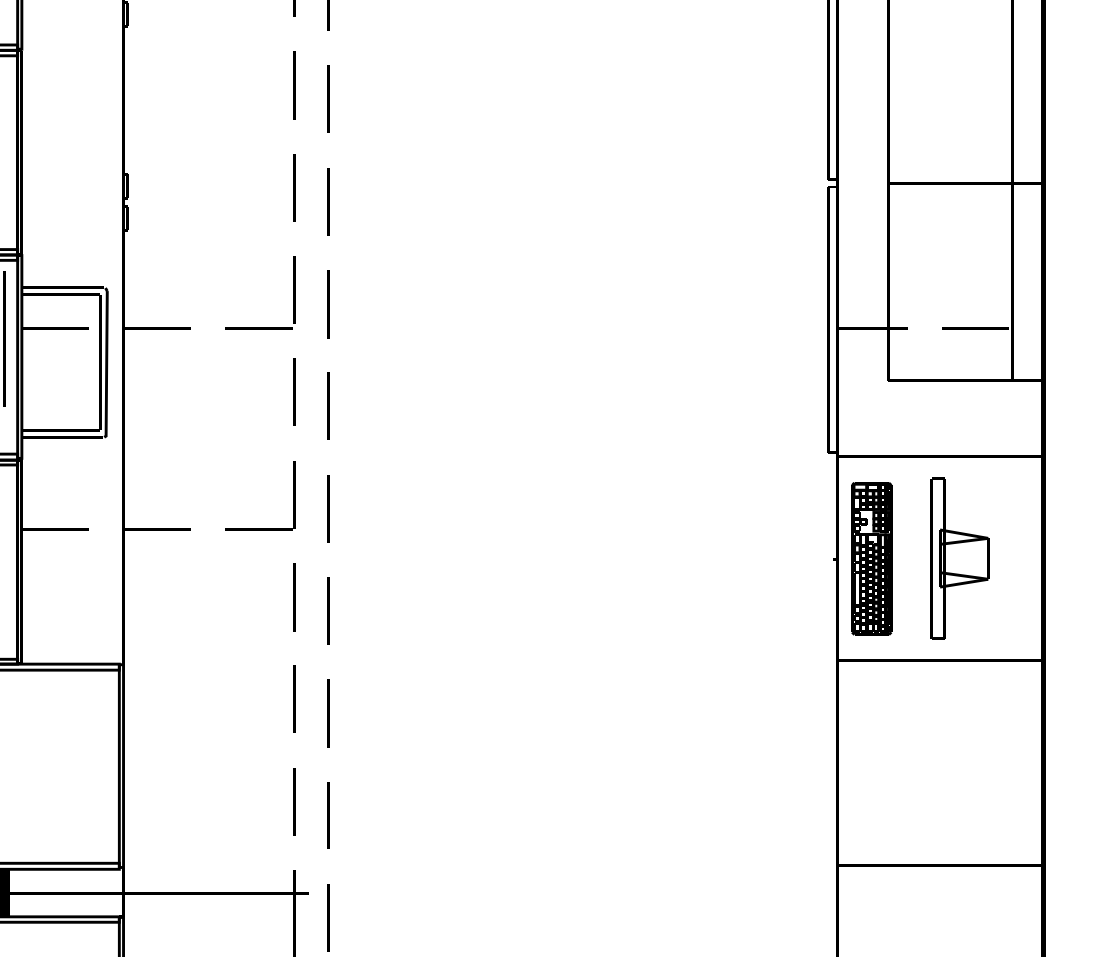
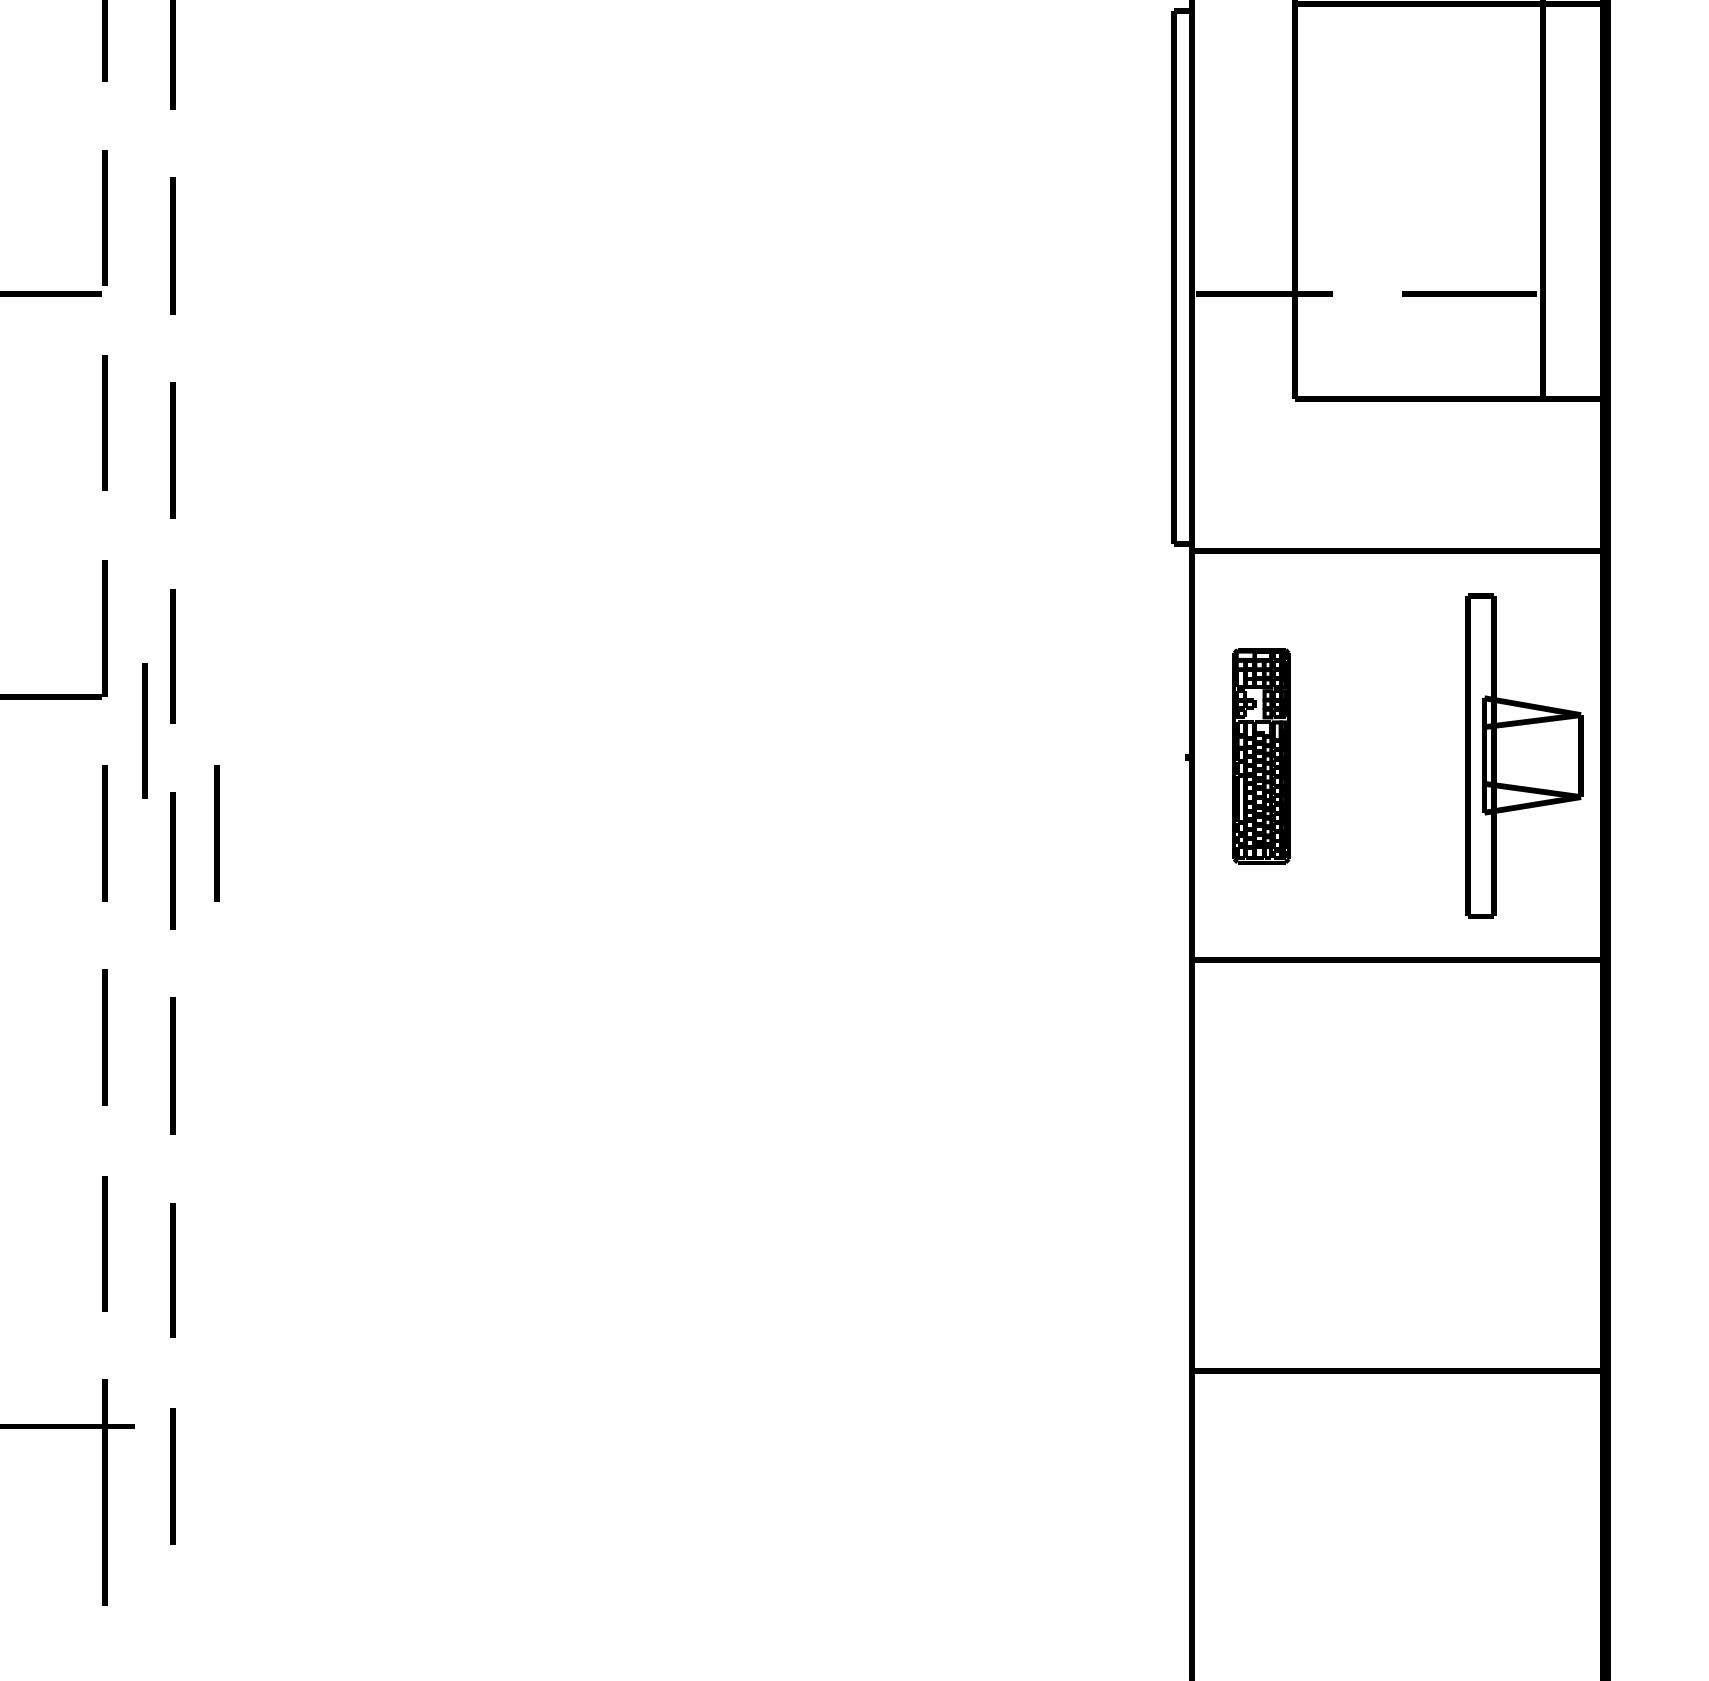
line: (314, 545) -> (144, 729), added
part: (871, 558) -> (1260, 755), size x0.7
part: (959, 558) -> (1523, 755), moved
line: (350, 597) -> (216, 833), added

